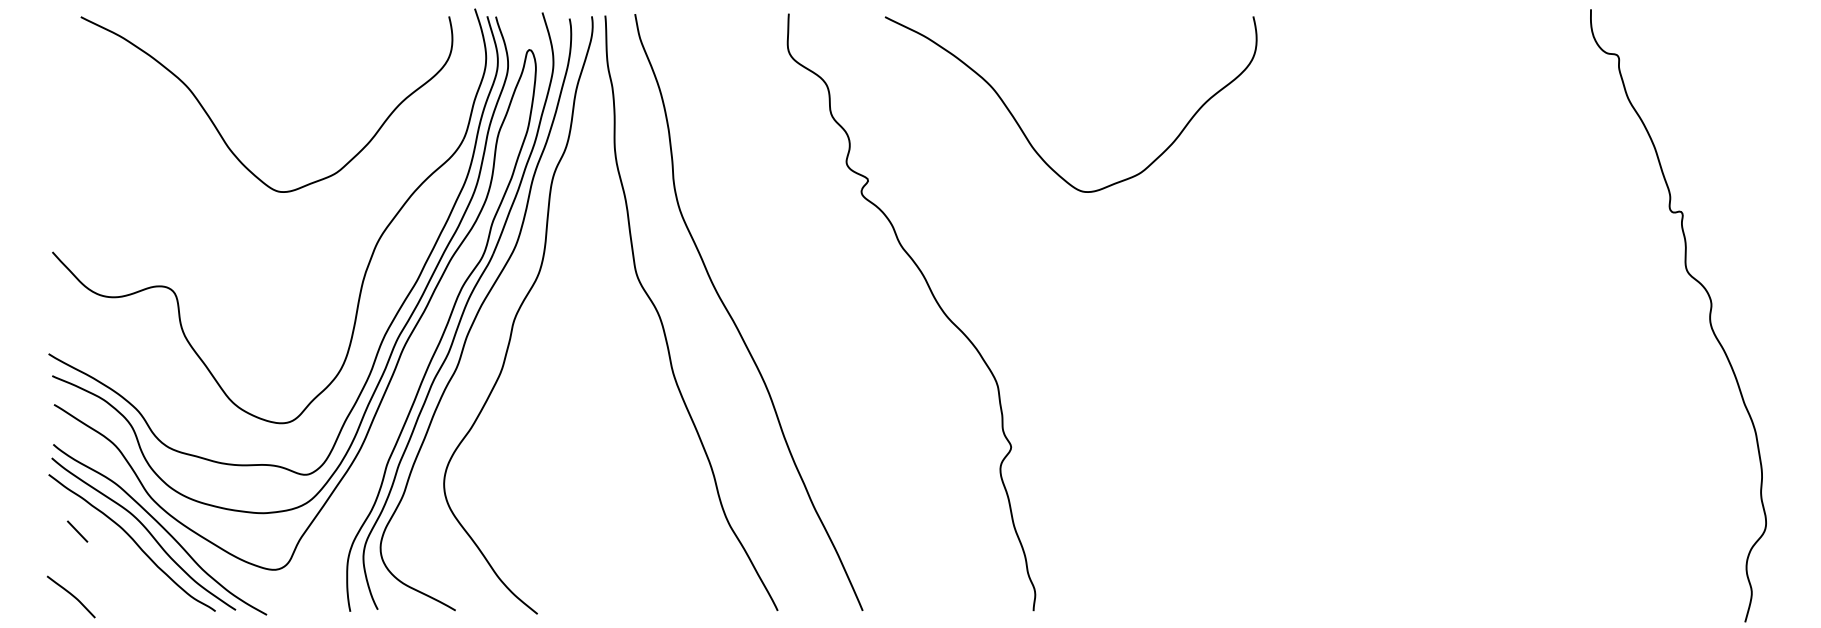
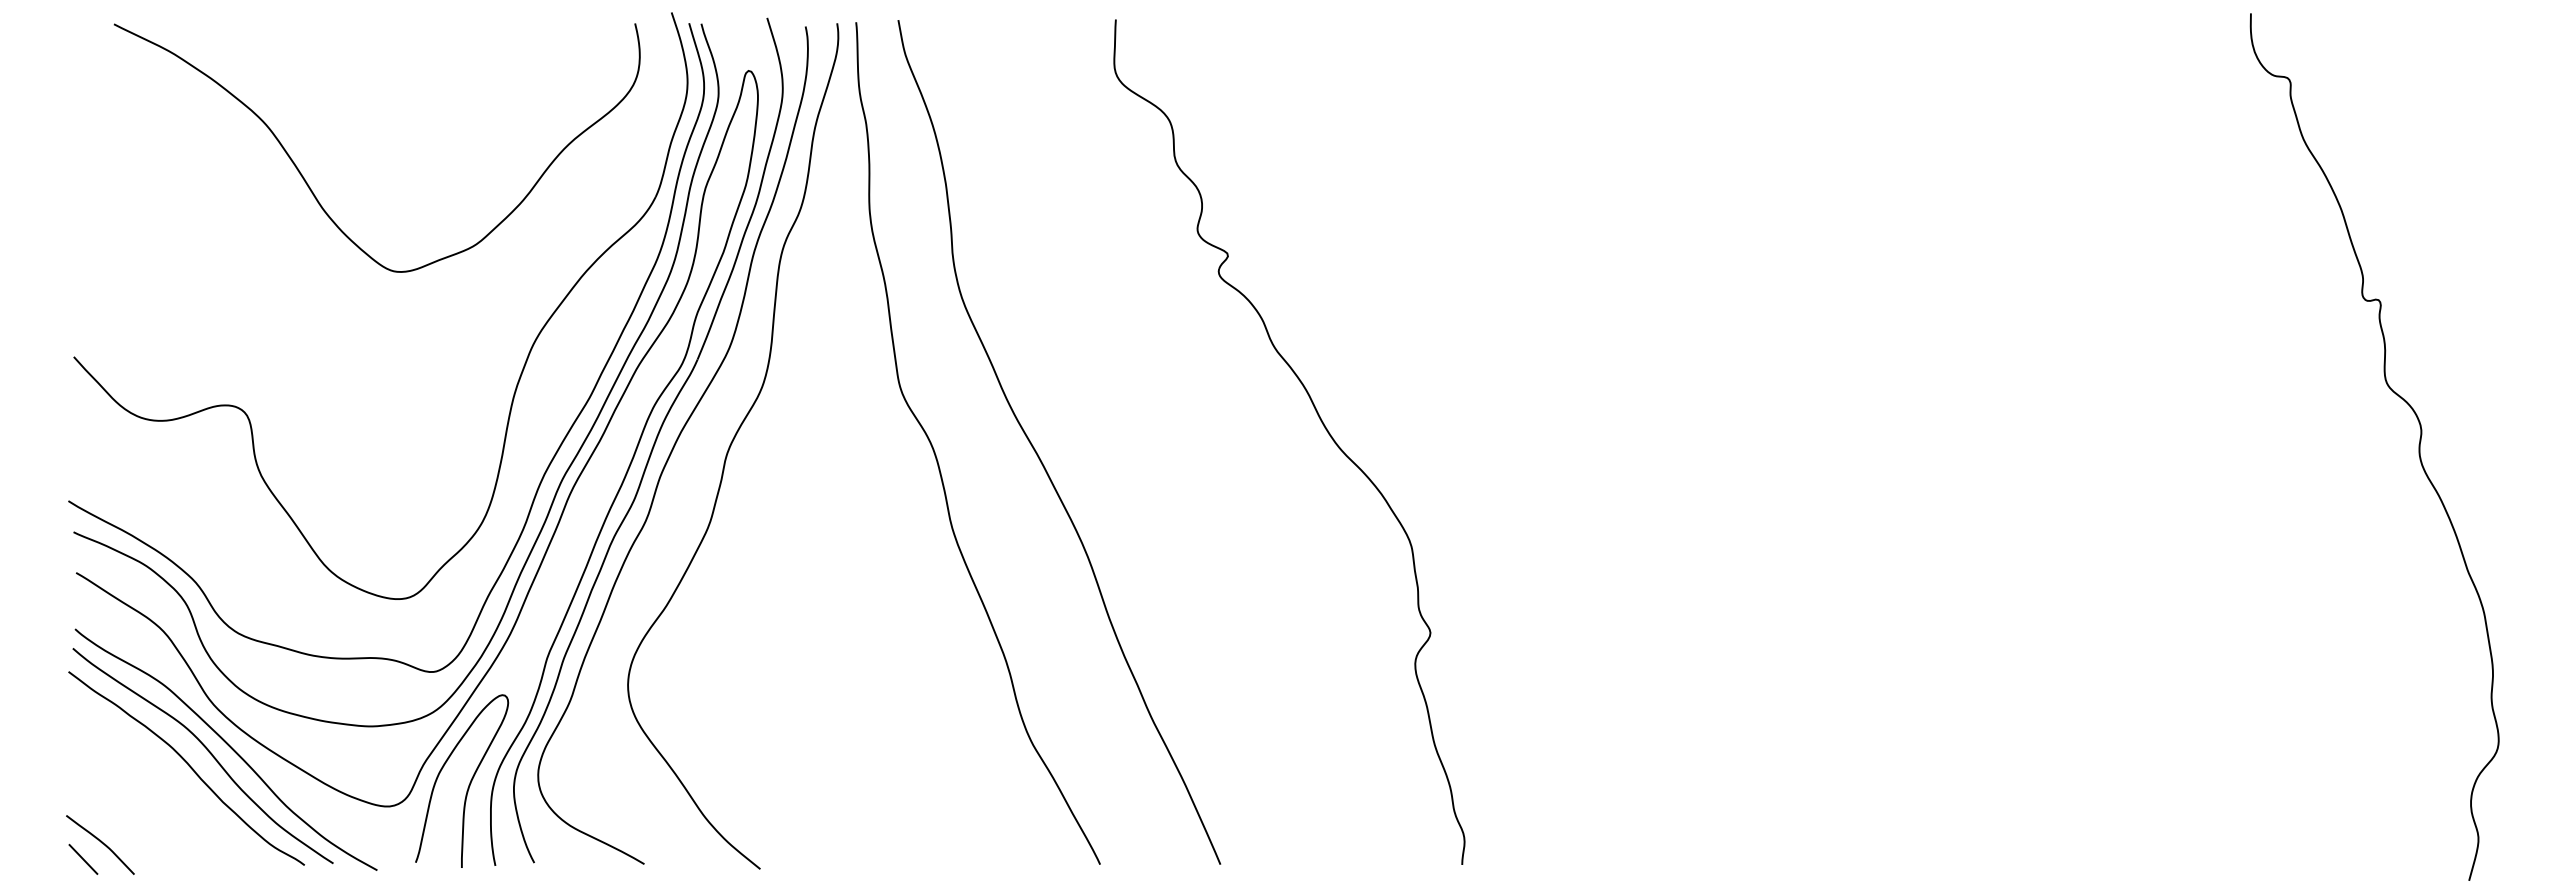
curve: (1023, 130) -> (1447, 185), removed
line: (77, 530) -> (83, 858), moved
curve: (332, 552) -> (469, 782), added

